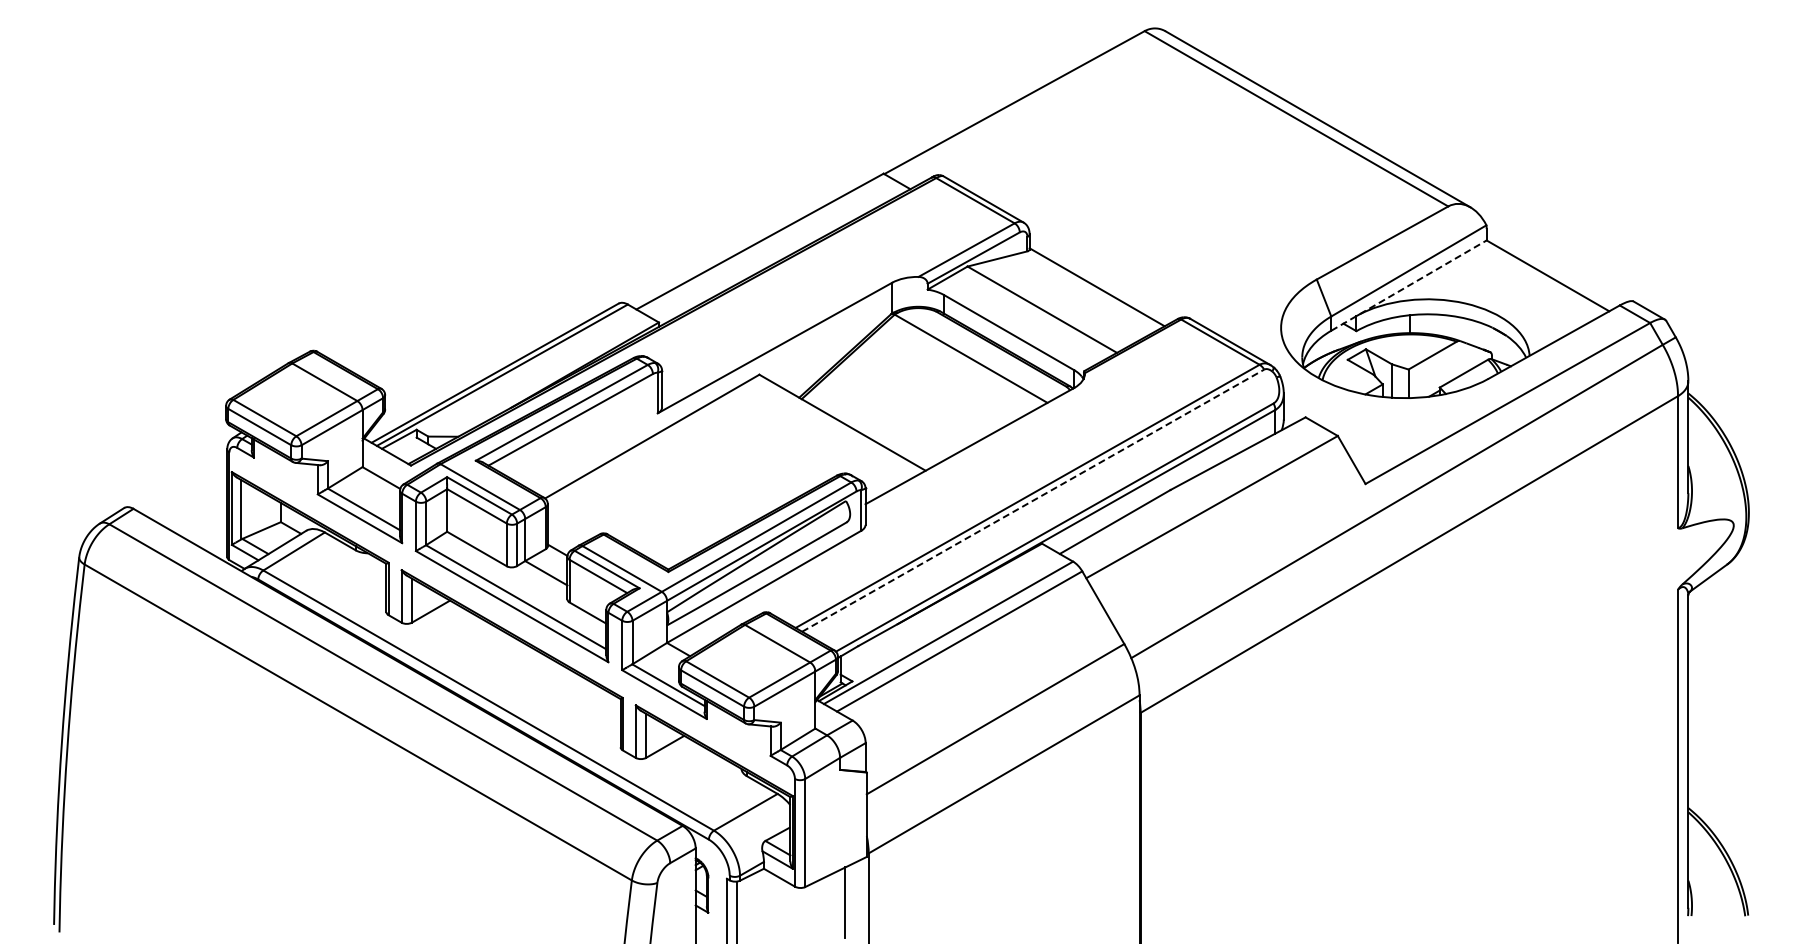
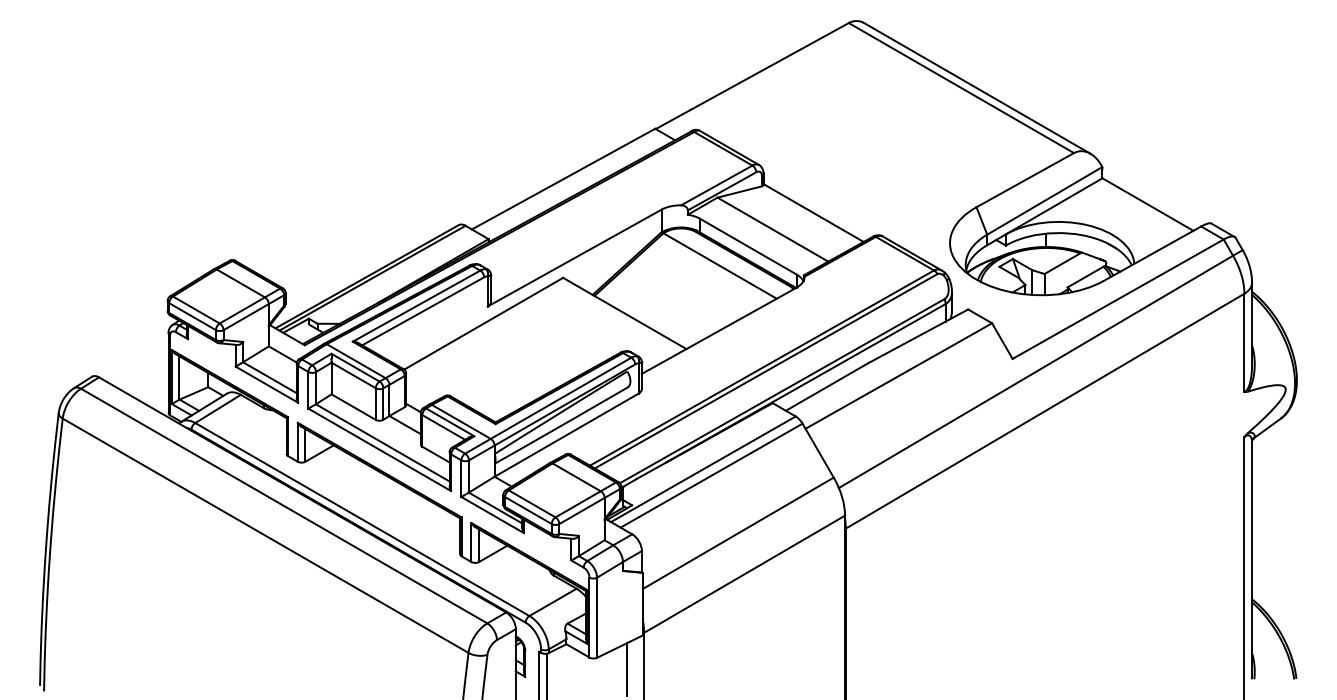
line: (1408, 285) -> (1044, 211), dashed -> solid
line: (1033, 500) -> (766, 371), dashed -> solid

